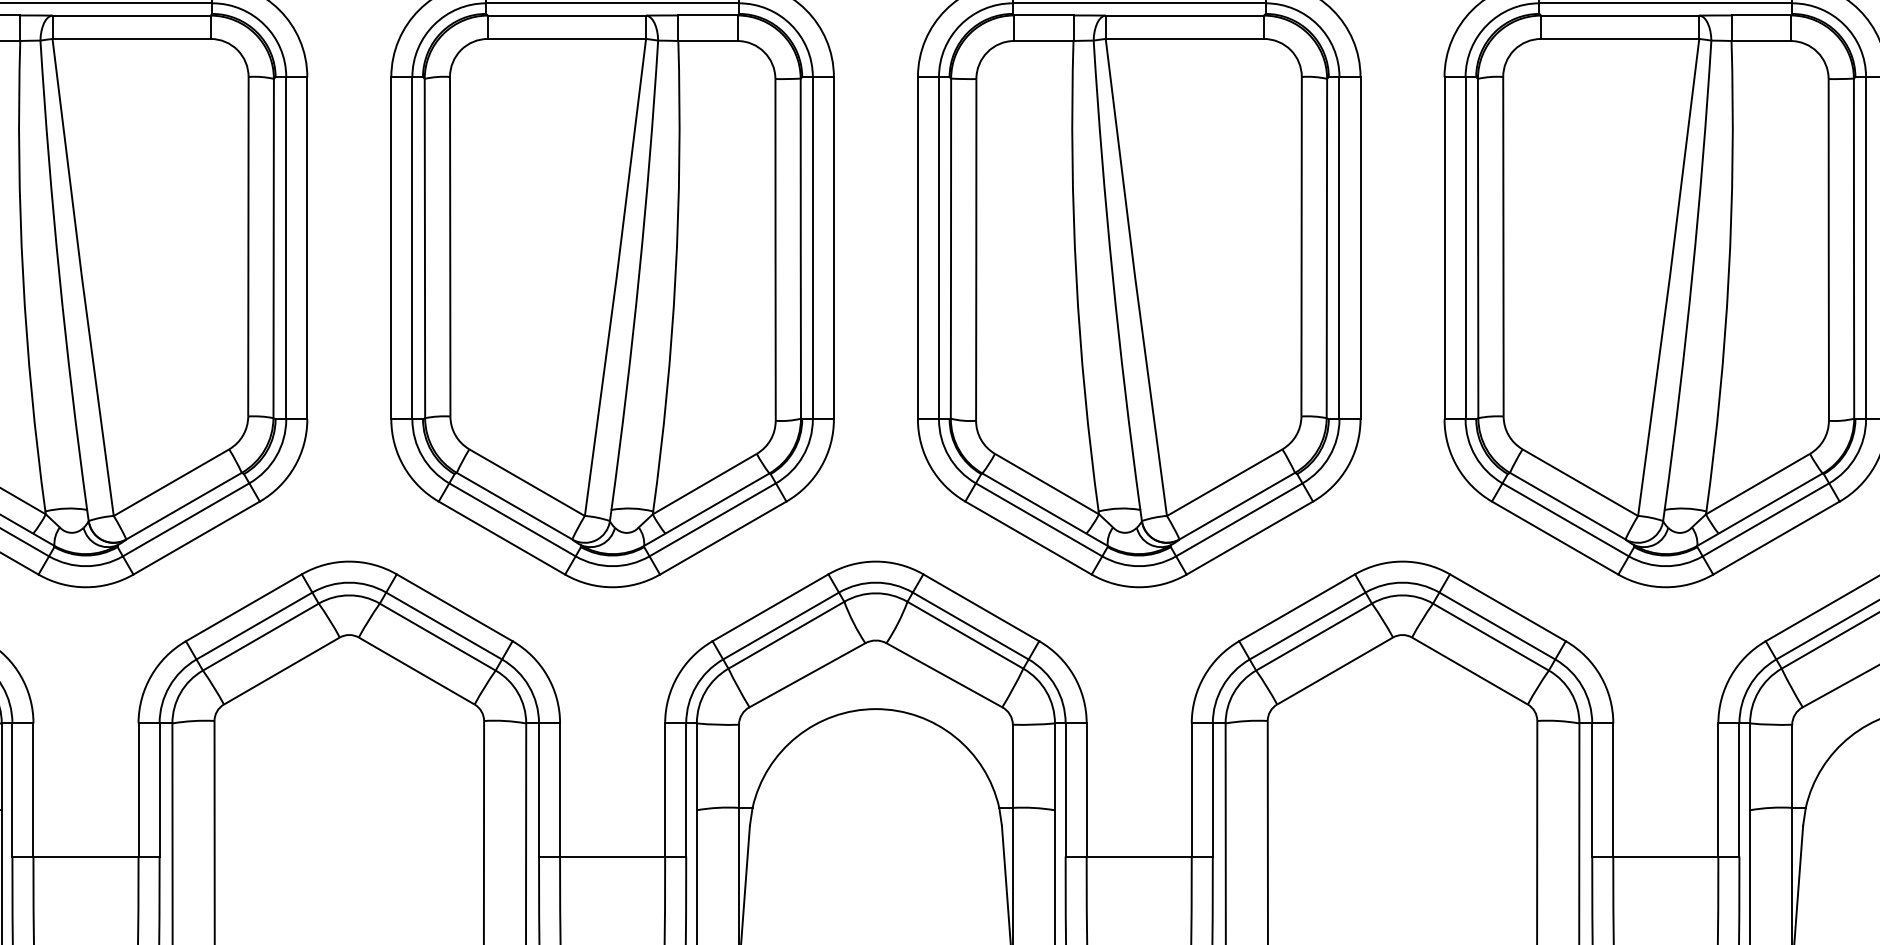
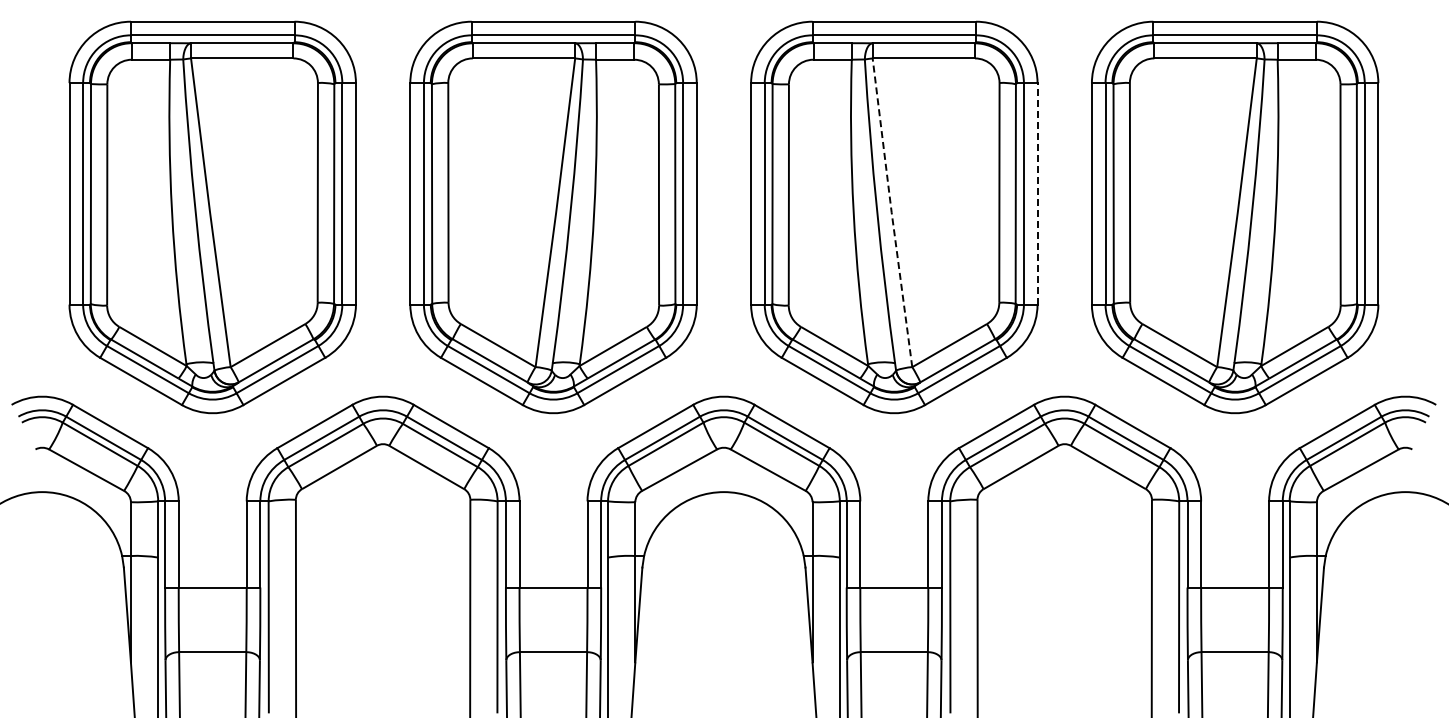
line: (1360, 247) -> (1037, 193), solid -> dashed
line: (1134, 277) -> (891, 212), solid -> dashed

